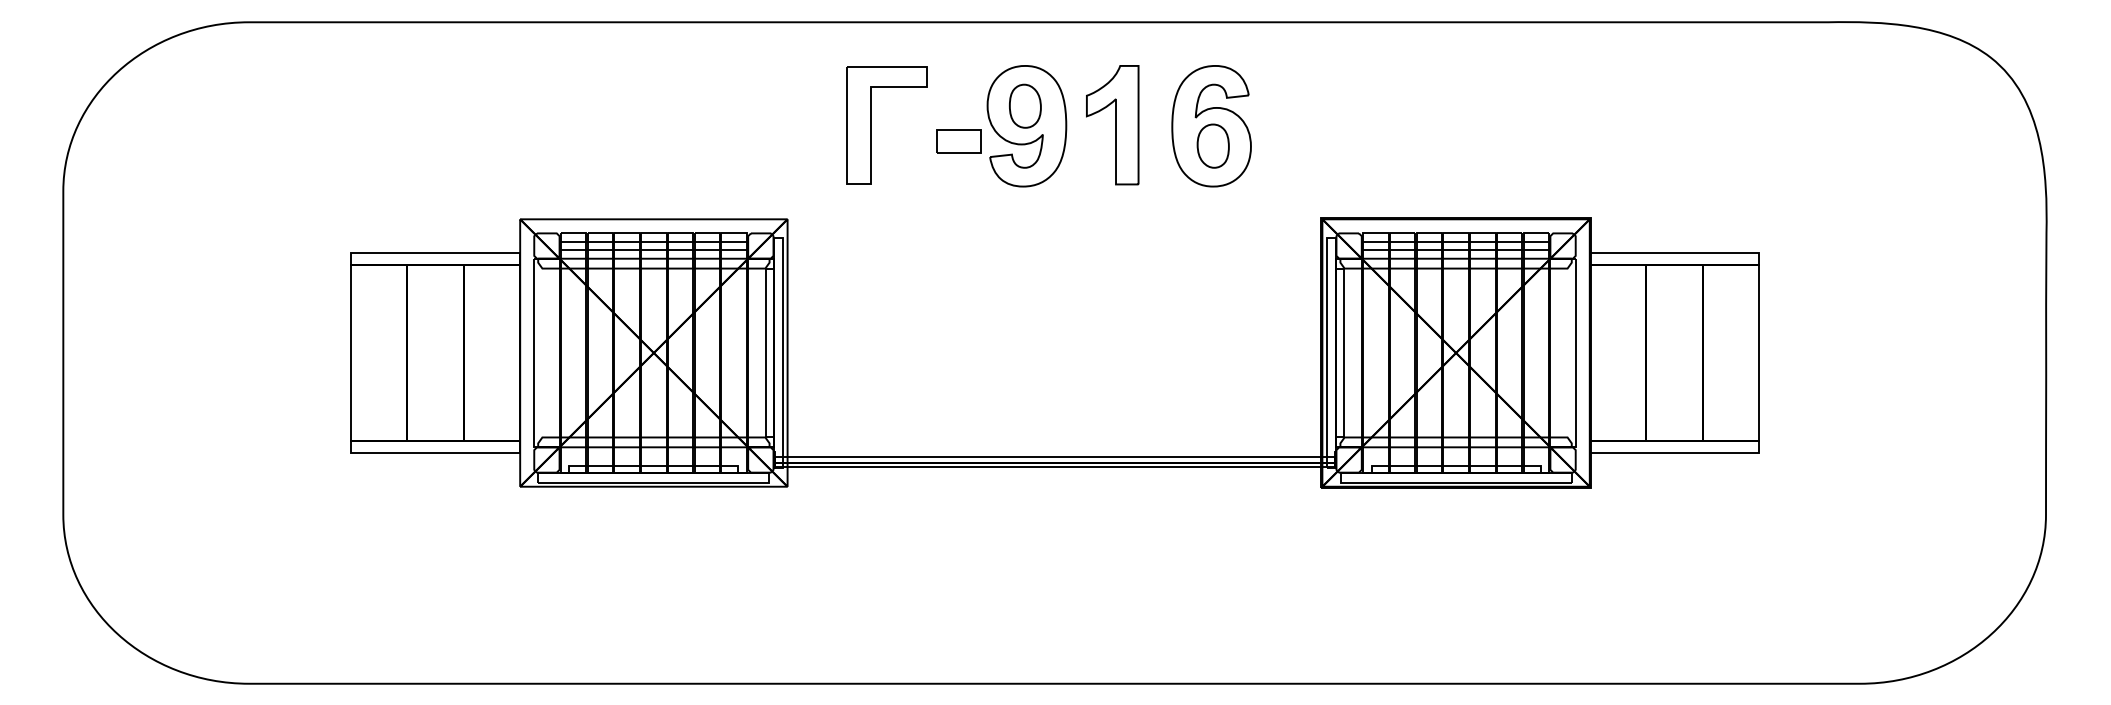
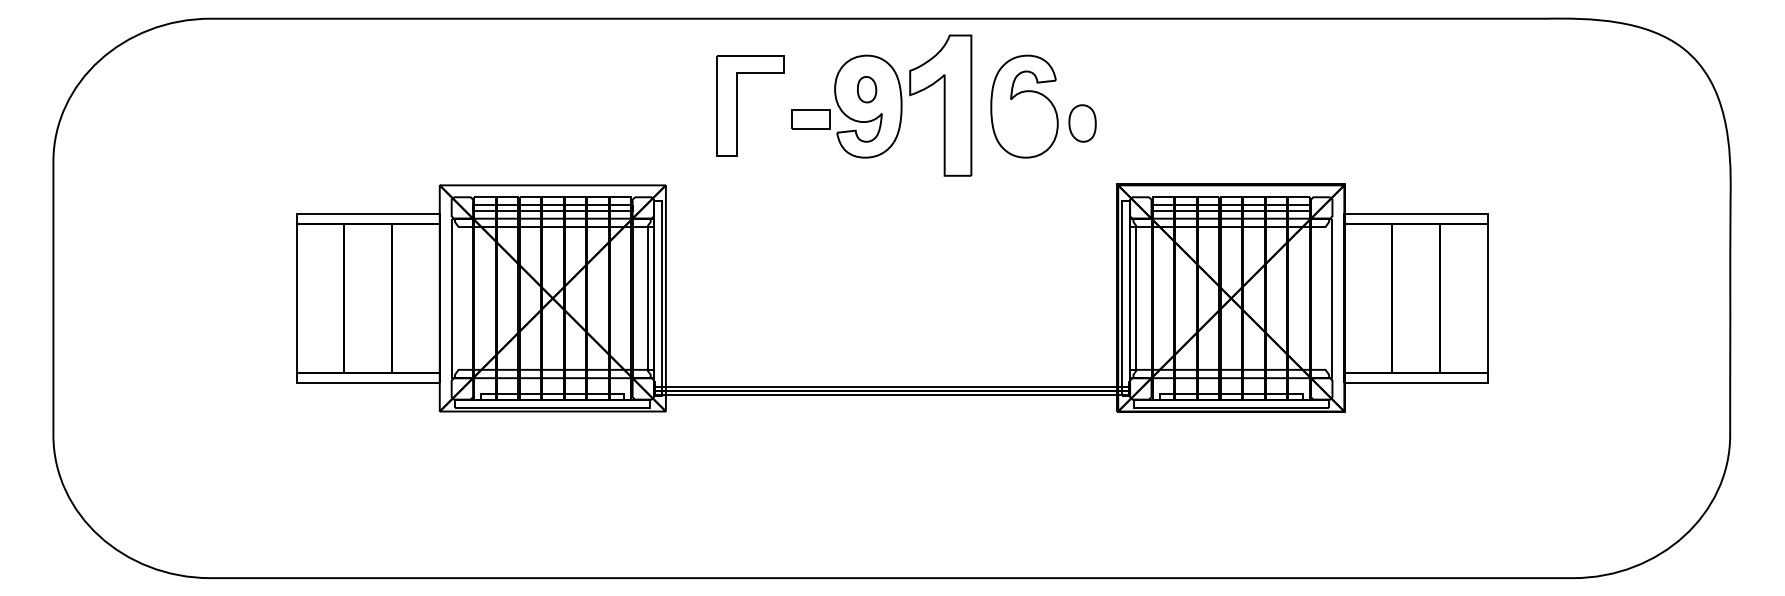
part: (1025, 105) -> (867, 89), size x0.7
part: (1112, 125) -> (940, 106), size x1.4
part: (1212, 145) -> (1081, 122), moved

